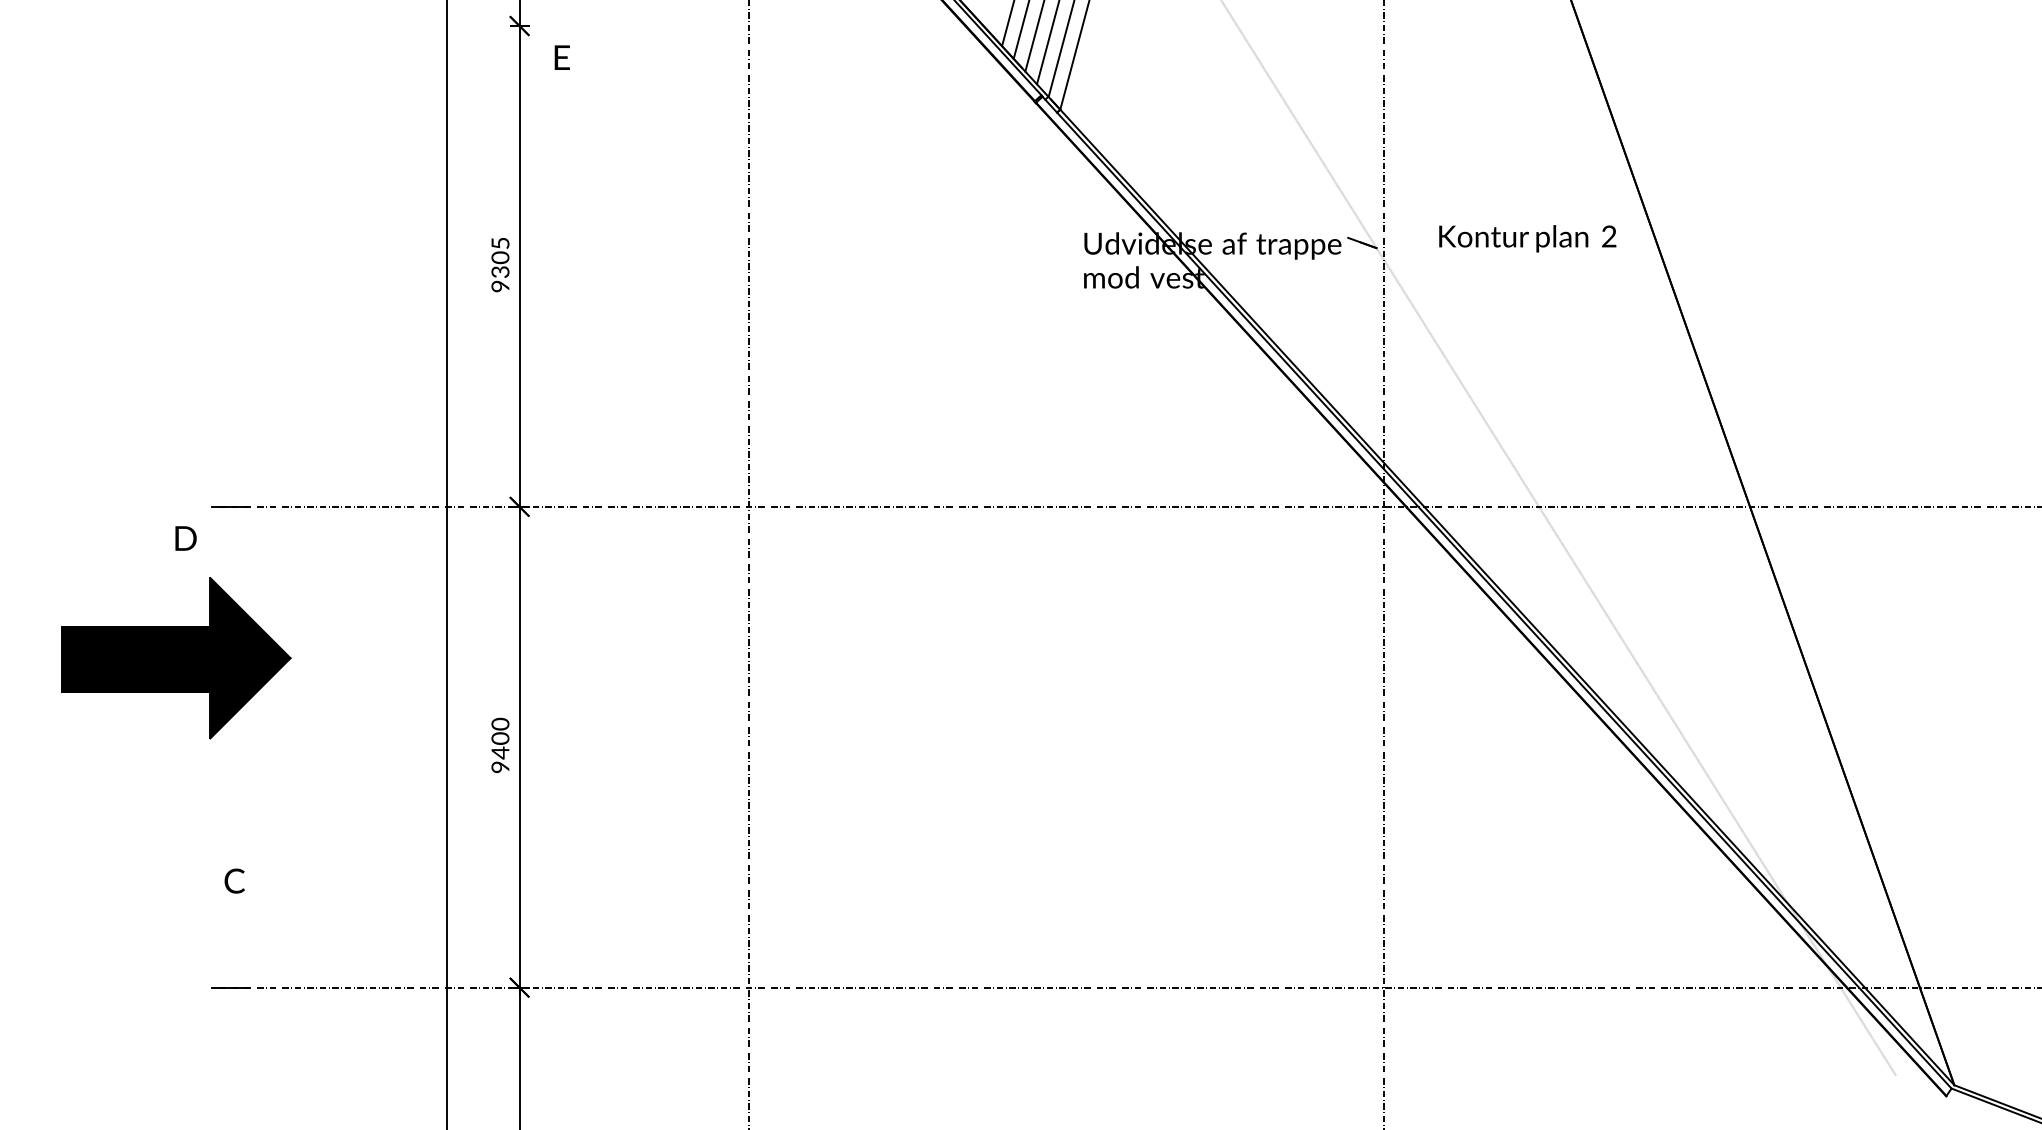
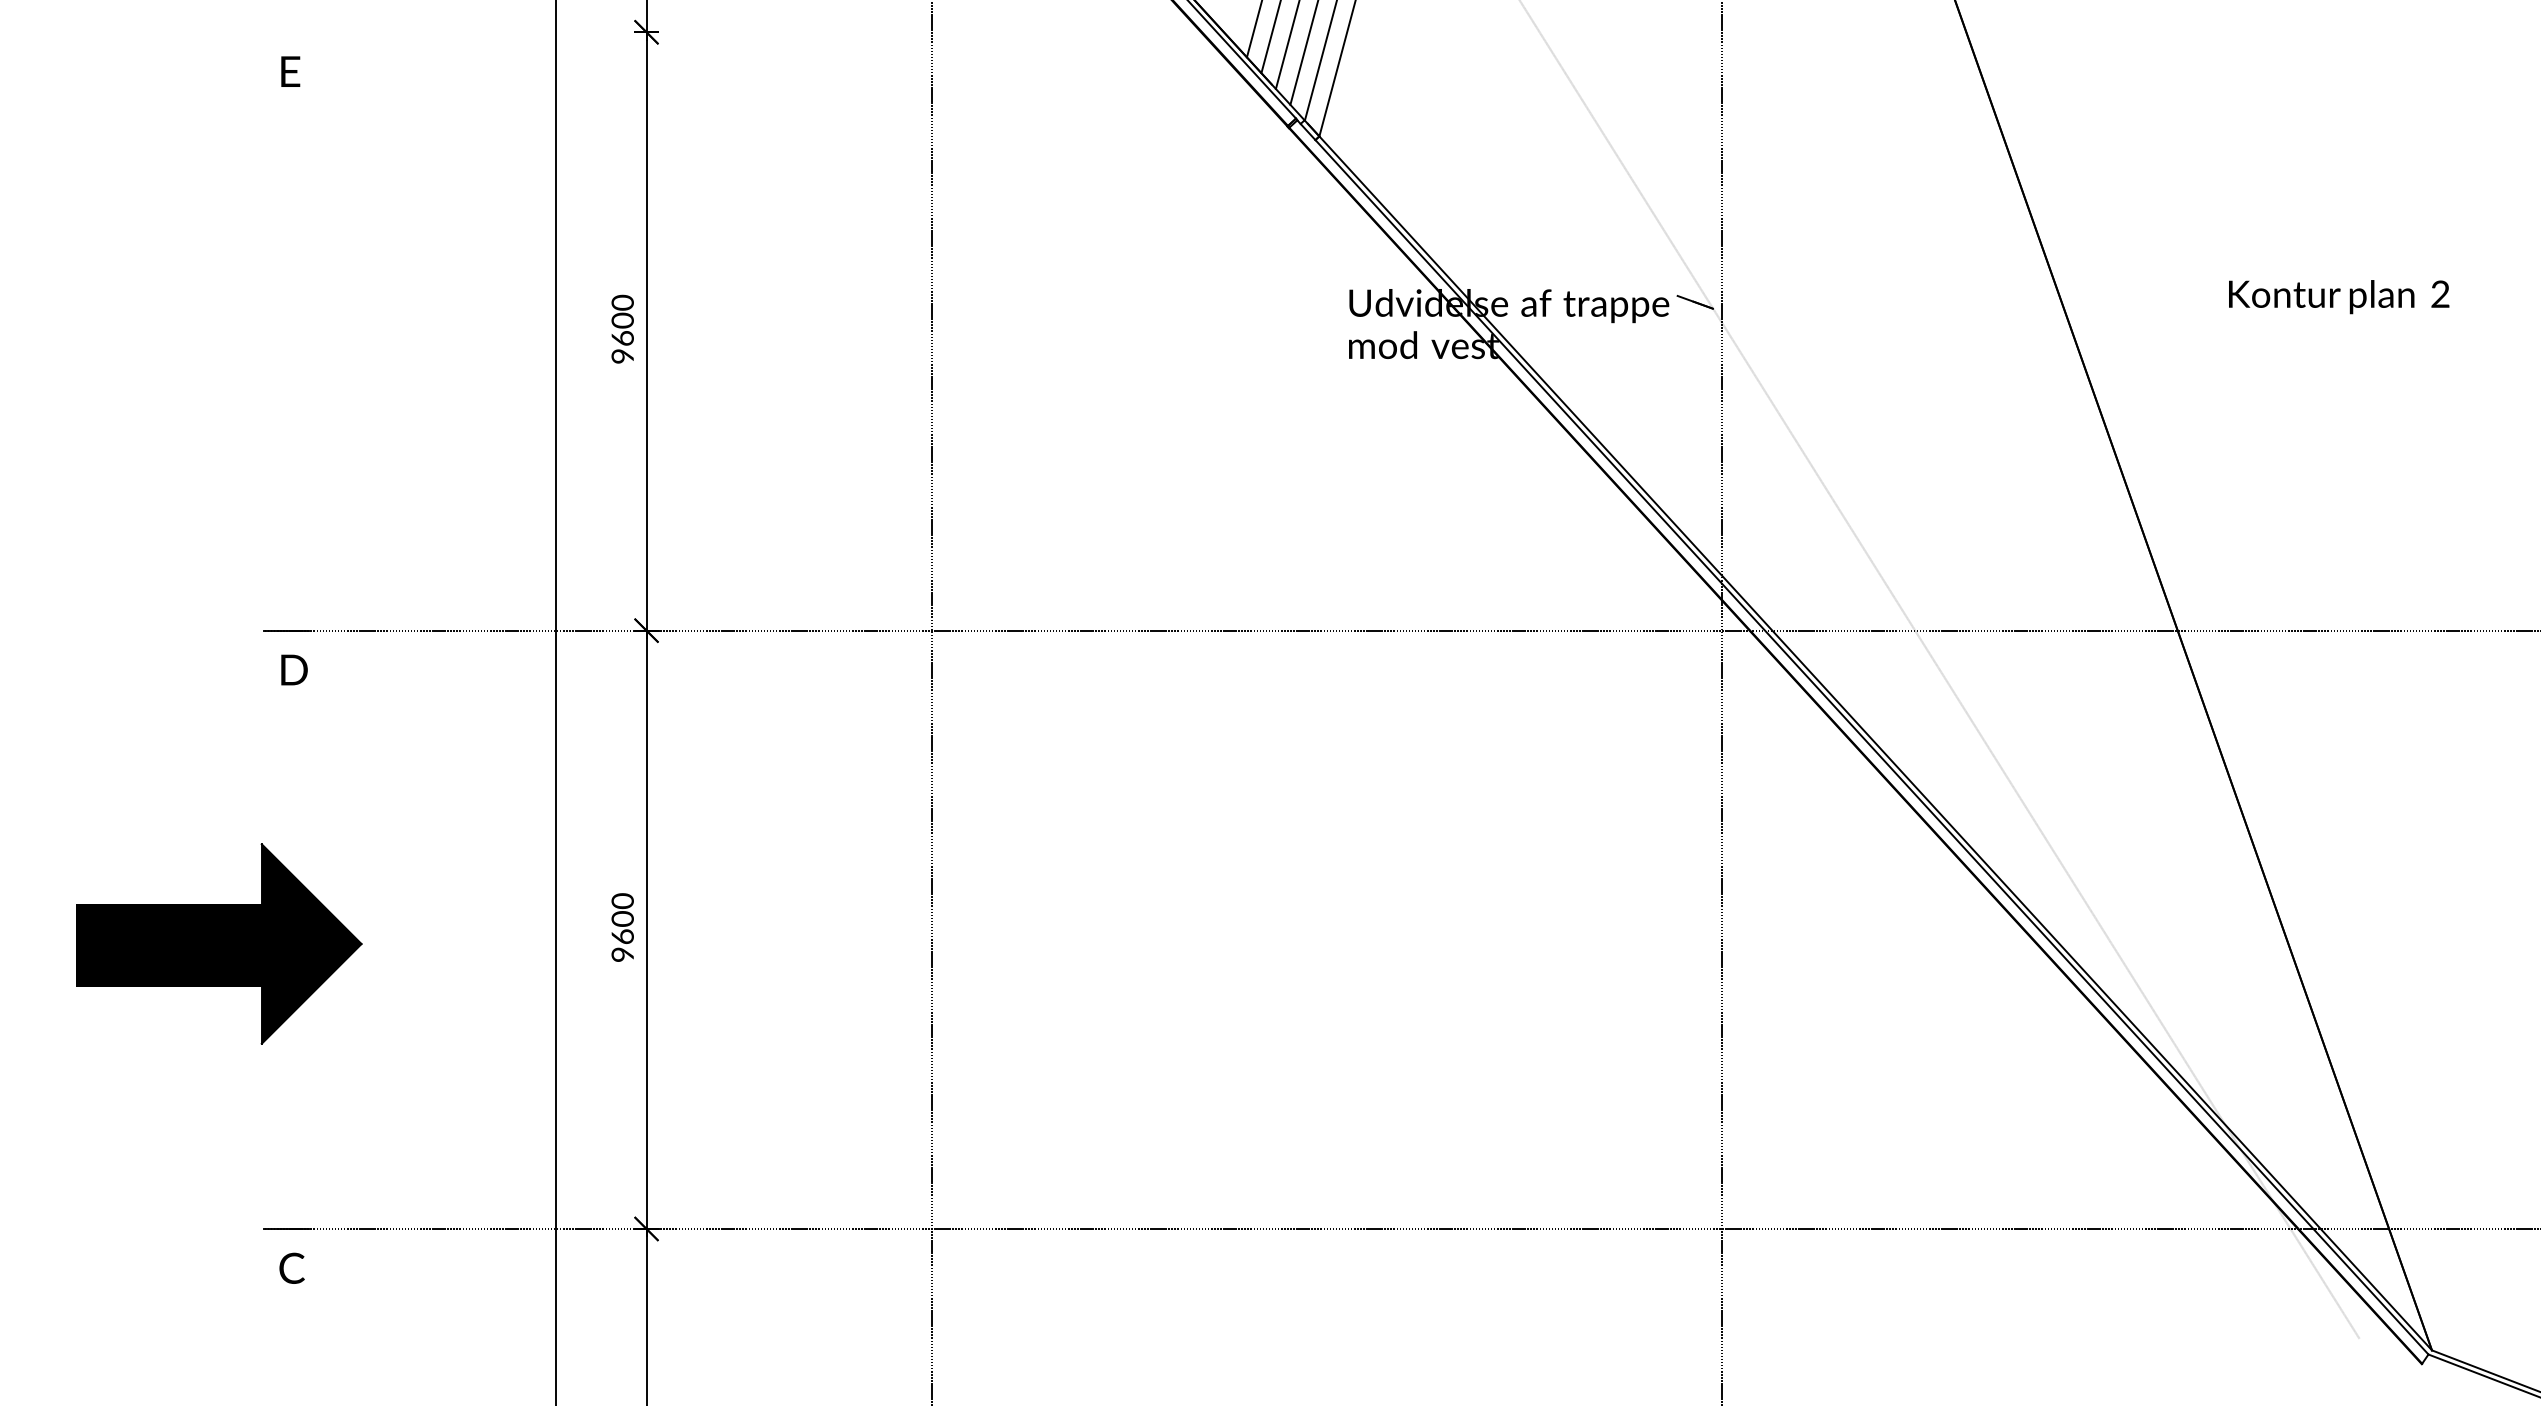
text: (562, 57) -> (290, 71), moved
text: (1528, 239) -> (2339, 297), moved
text: (500, 256) -> (622, 319), 9305 -> 9600
text: (186, 538) -> (294, 669), moved
part: (176, 657) -> (219, 943), moved
text: (500, 752) -> (622, 936), 9400 -> 9600
text: (234, 880) -> (291, 1267), moved

